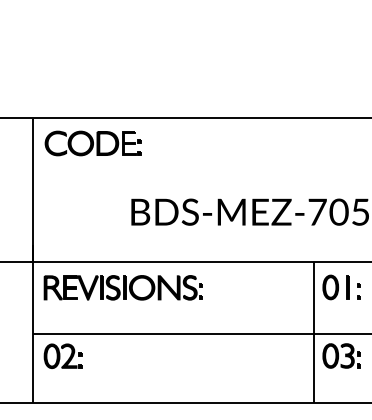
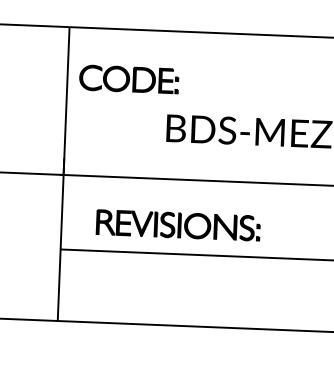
part: (92, 143) -> (128, 79), moved
part: (122, 287) -> (177, 224), moved
part: (62, 355) -> (89, 273), removed

